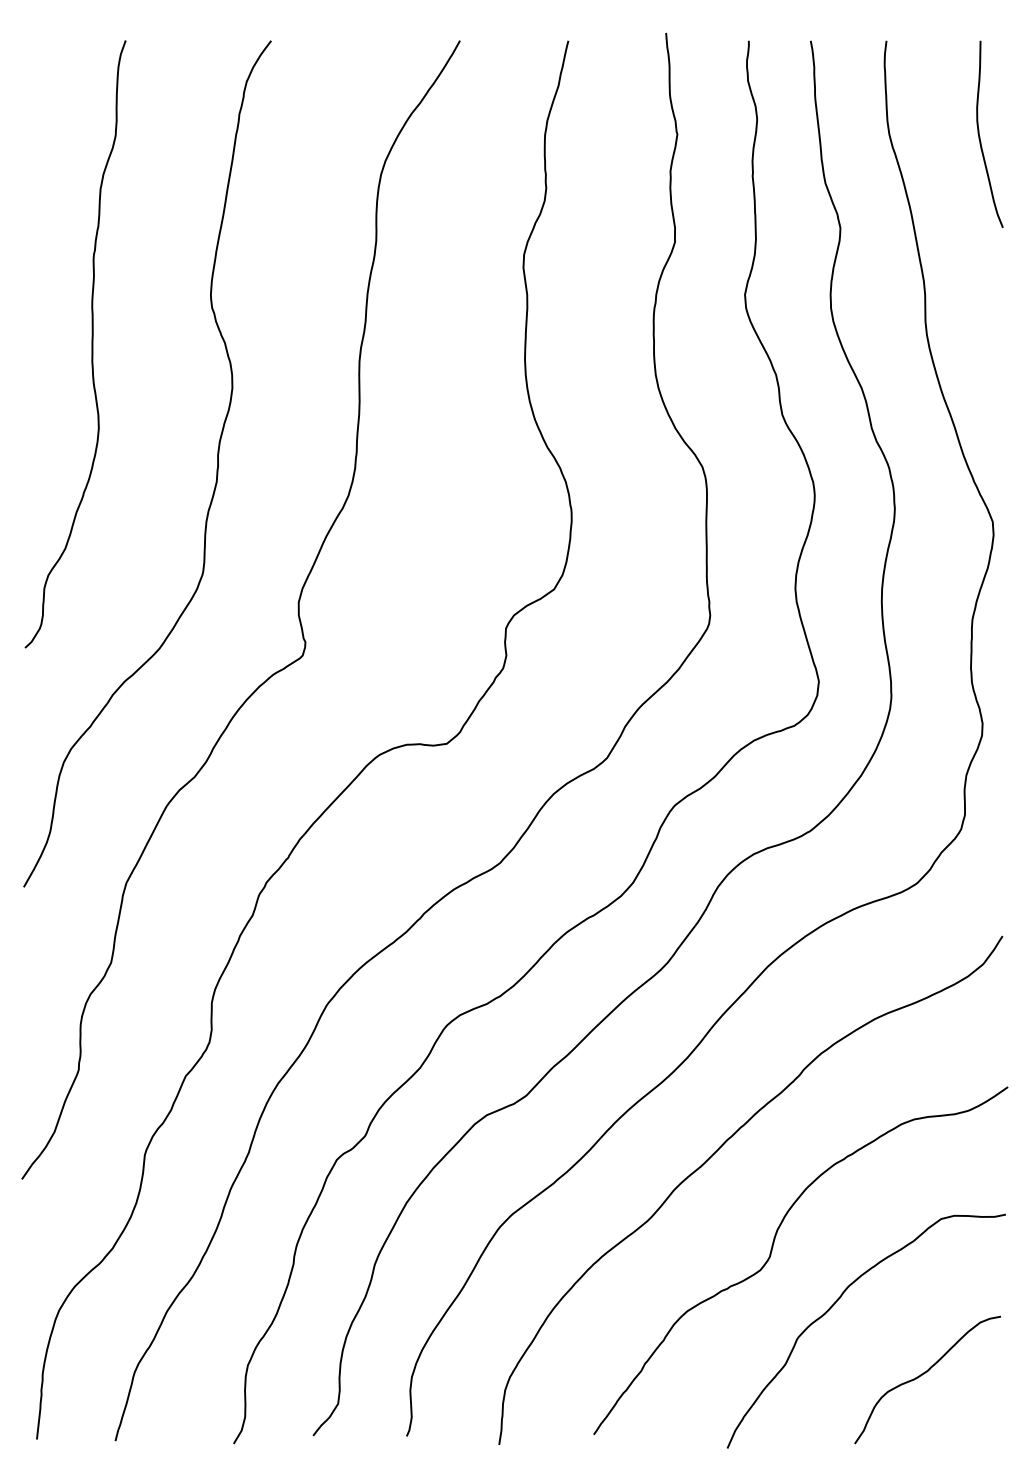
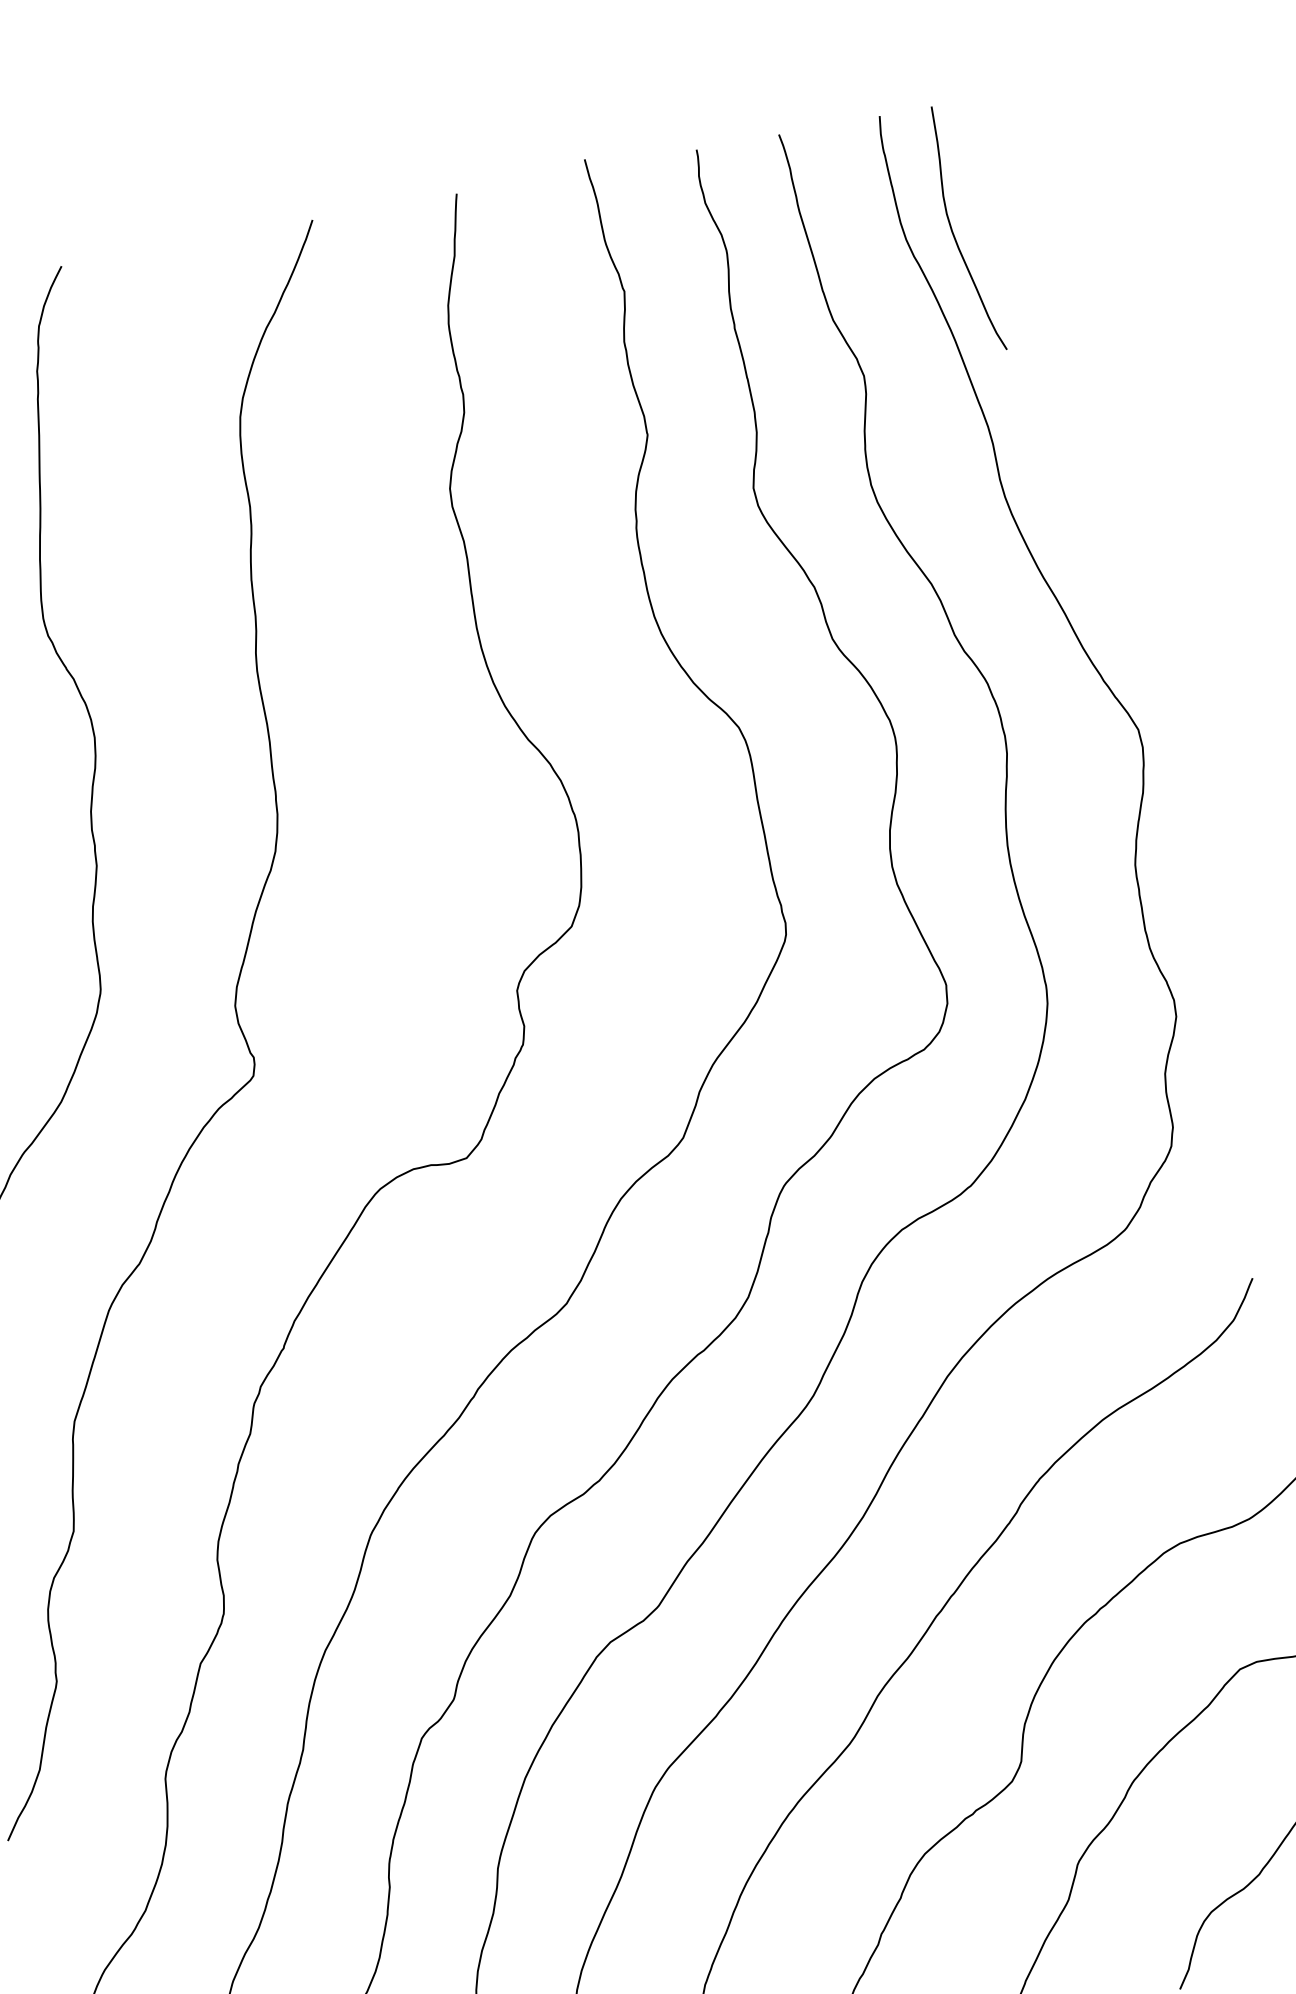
curve: (980, 136) -> (954, 233), moved

